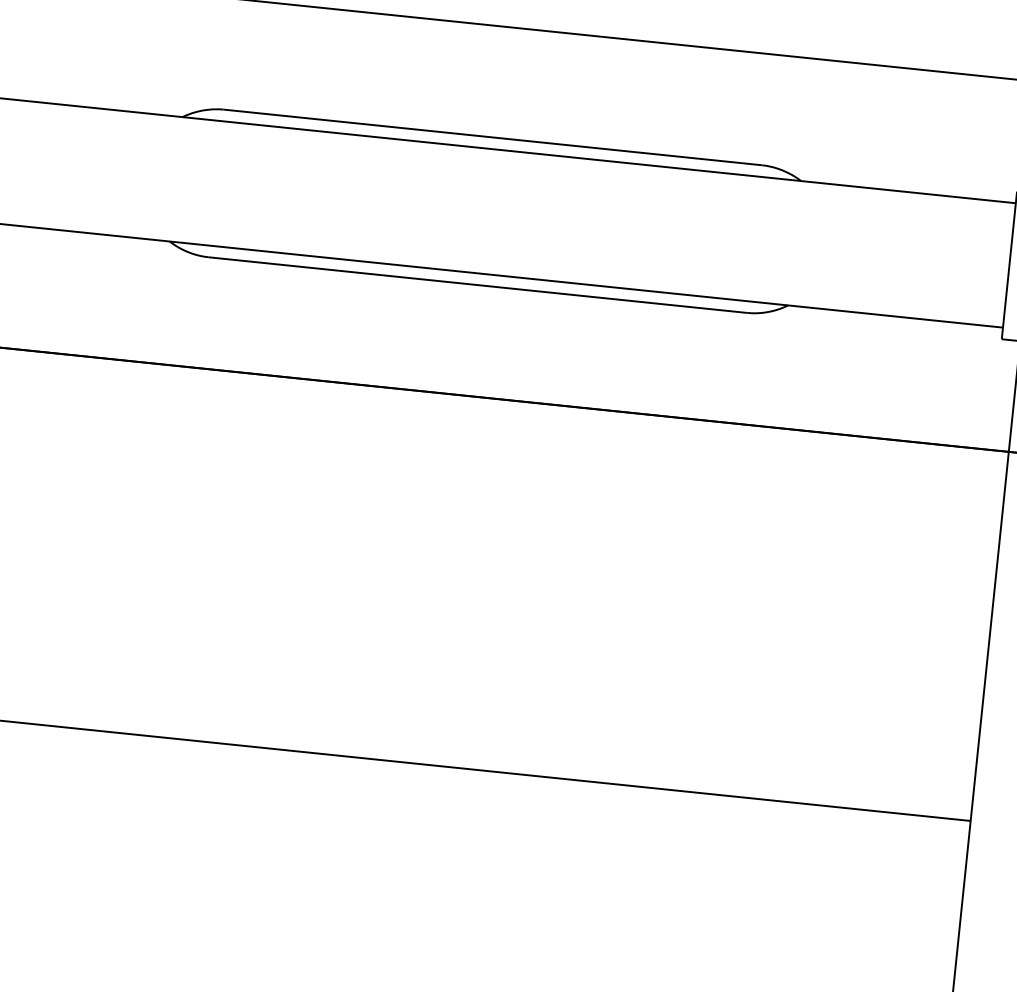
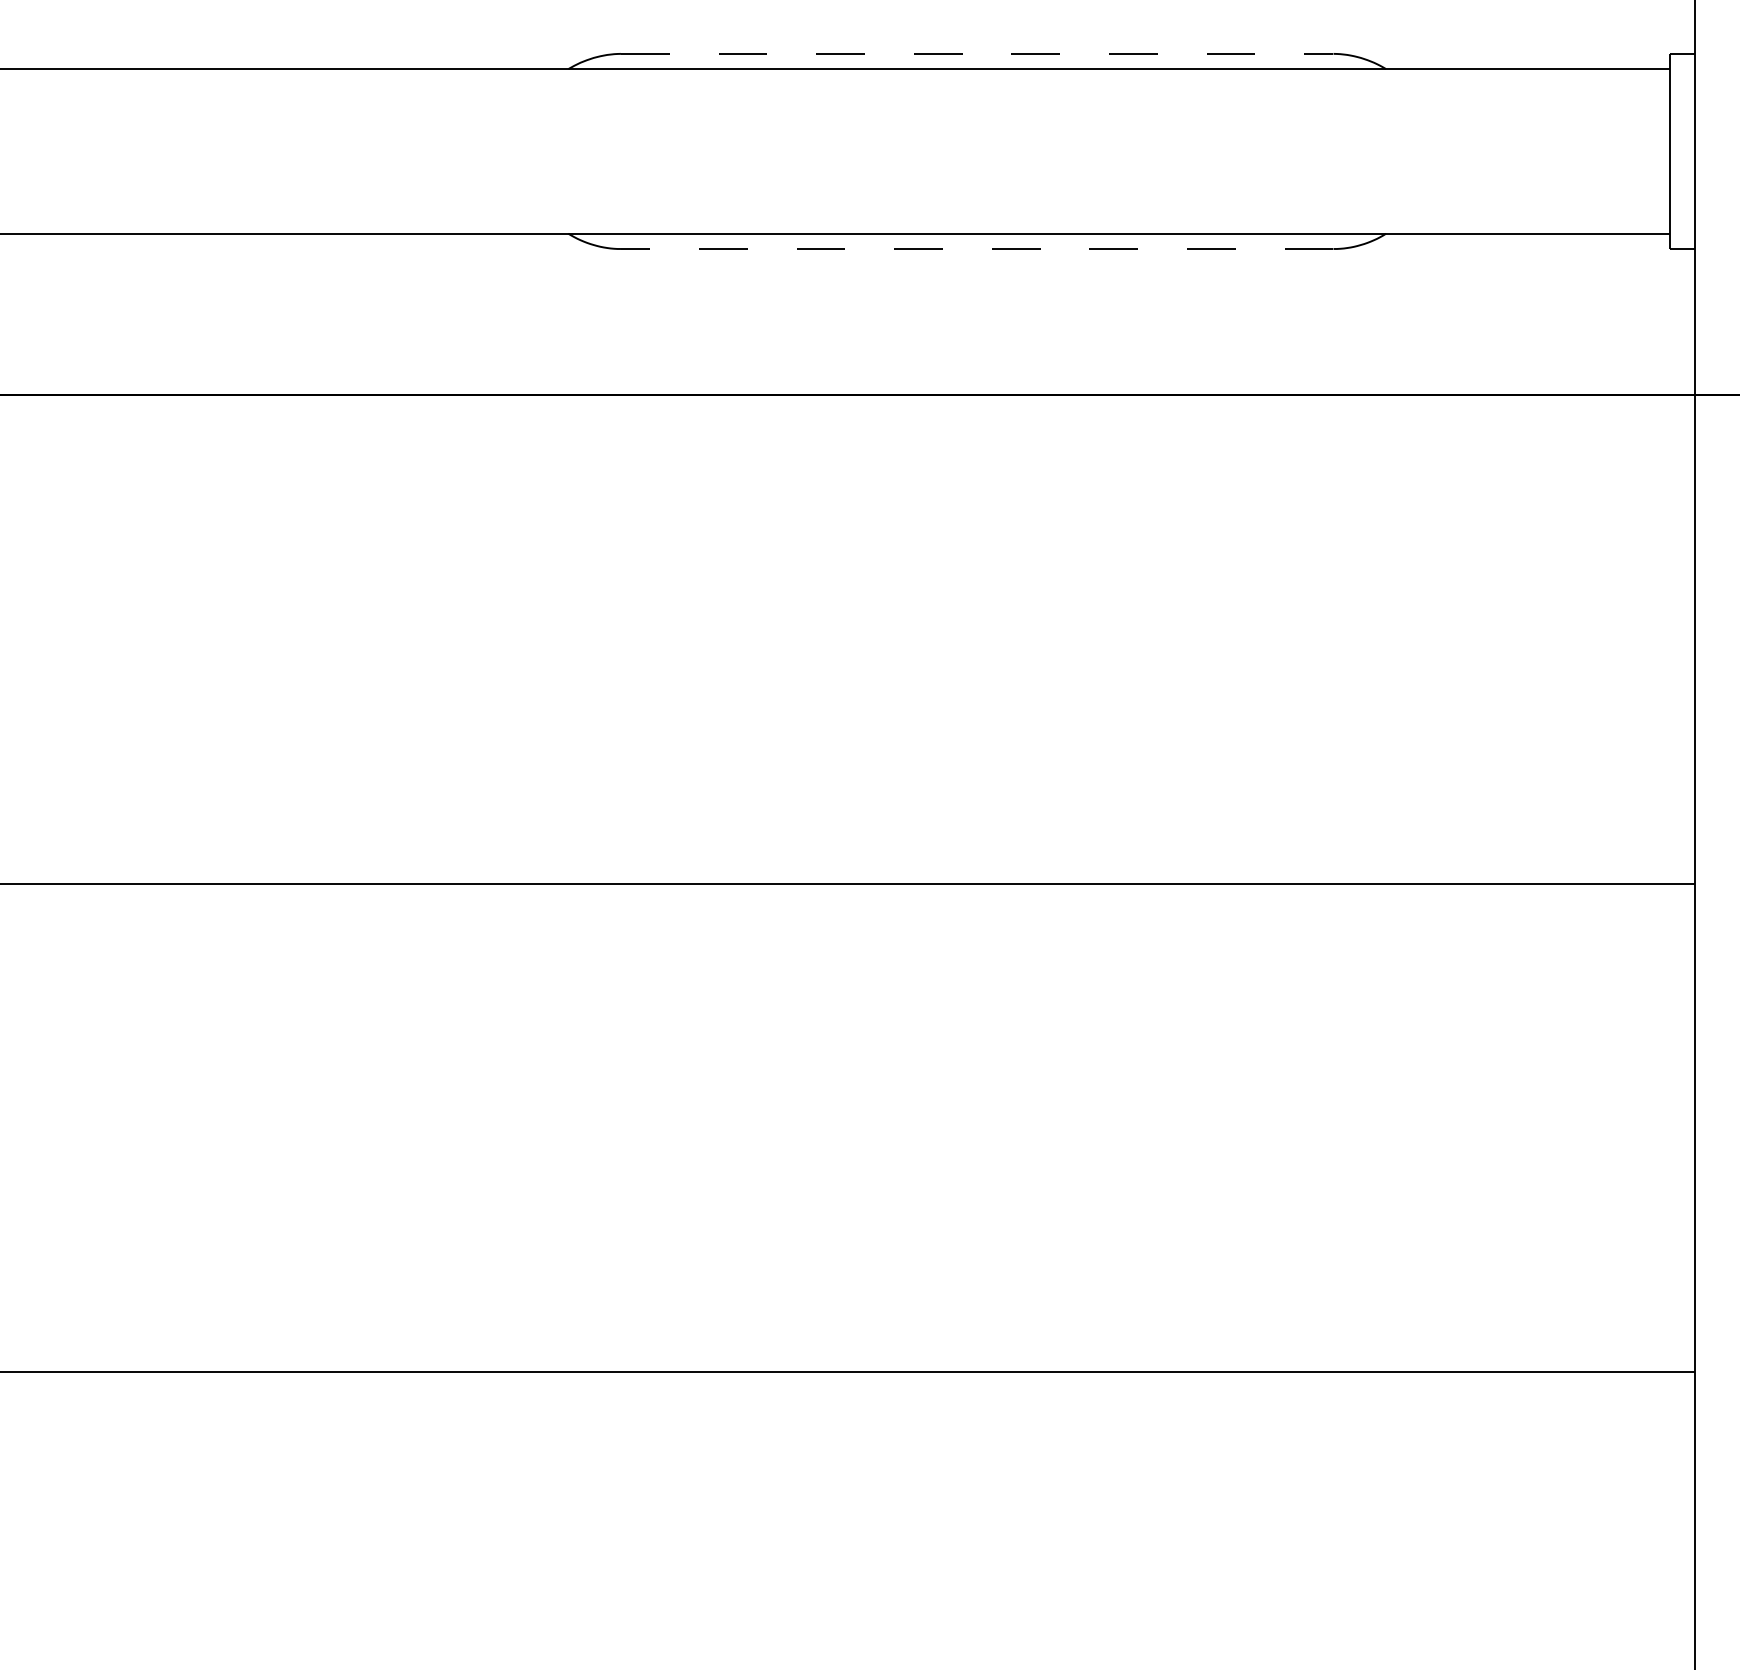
line: (493, 137) -> (977, 53), solid -> dashed
line: (477, 285) -> (976, 249), solid -> dashed

